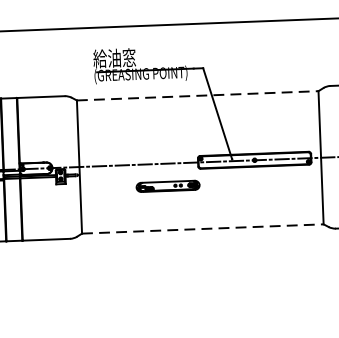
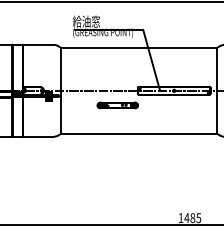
line: (198, 95) -> (139, 47), dashed -> solid
line: (203, 228) -> (139, 133), dashed -> solid

